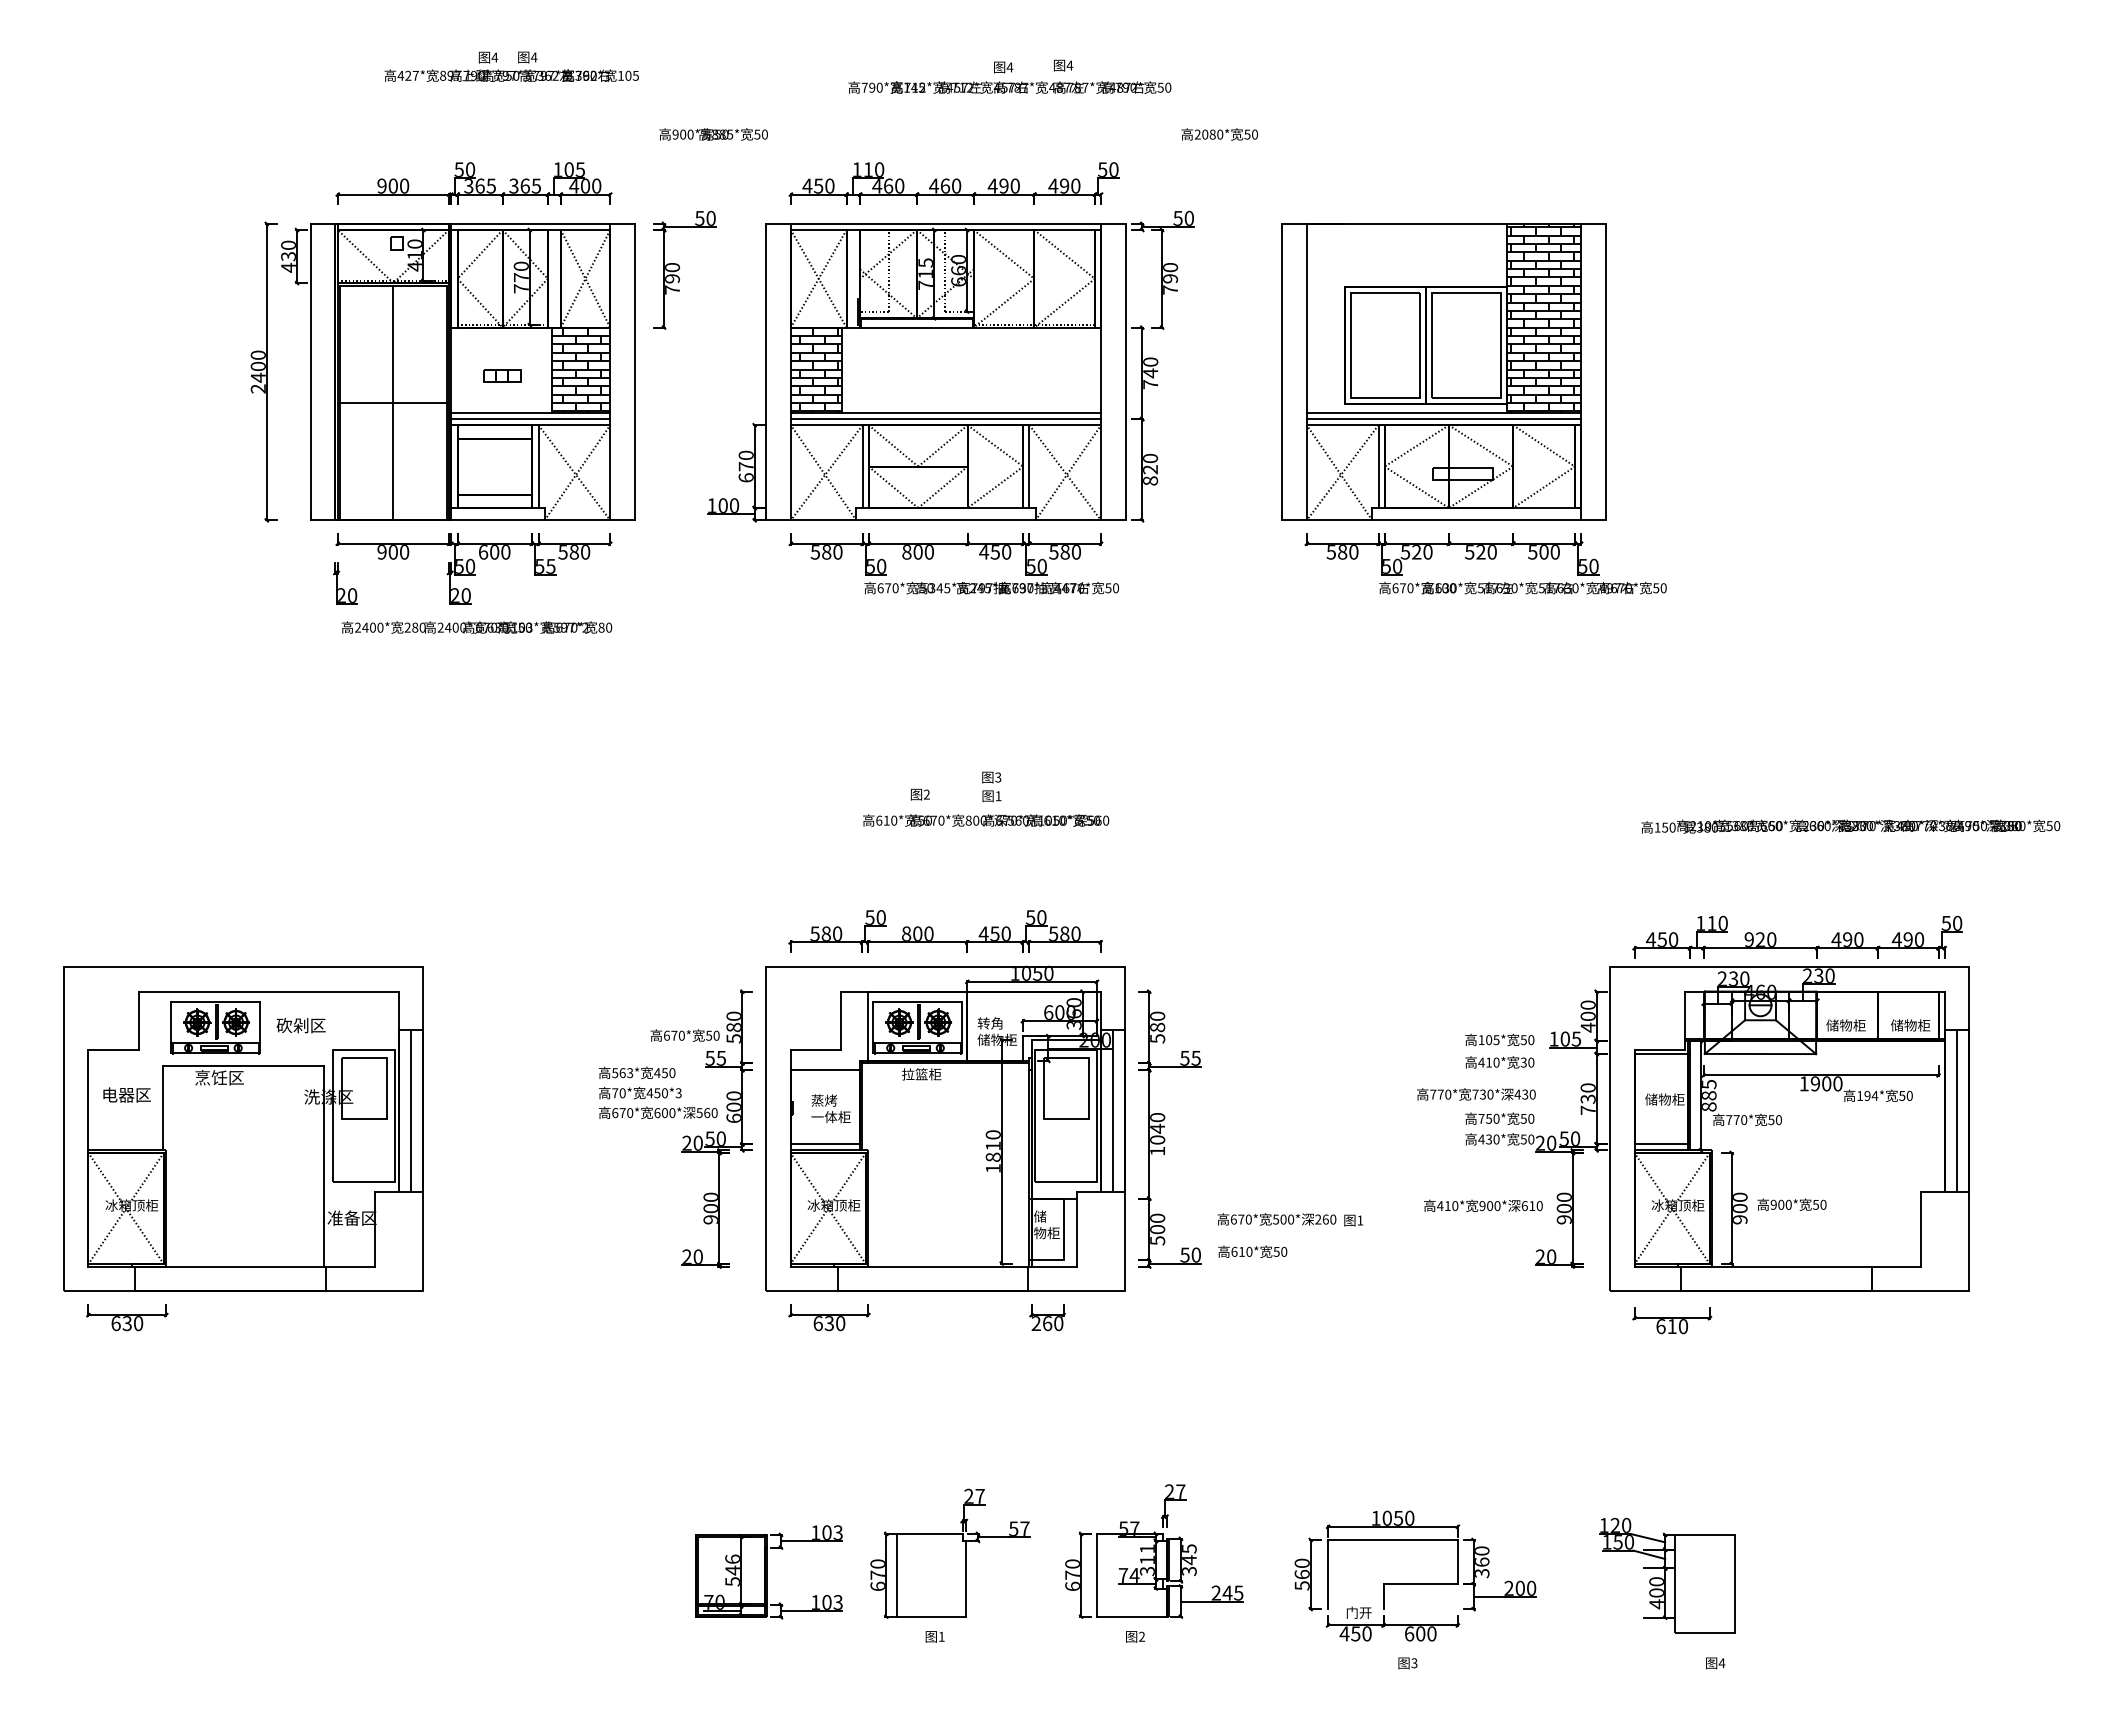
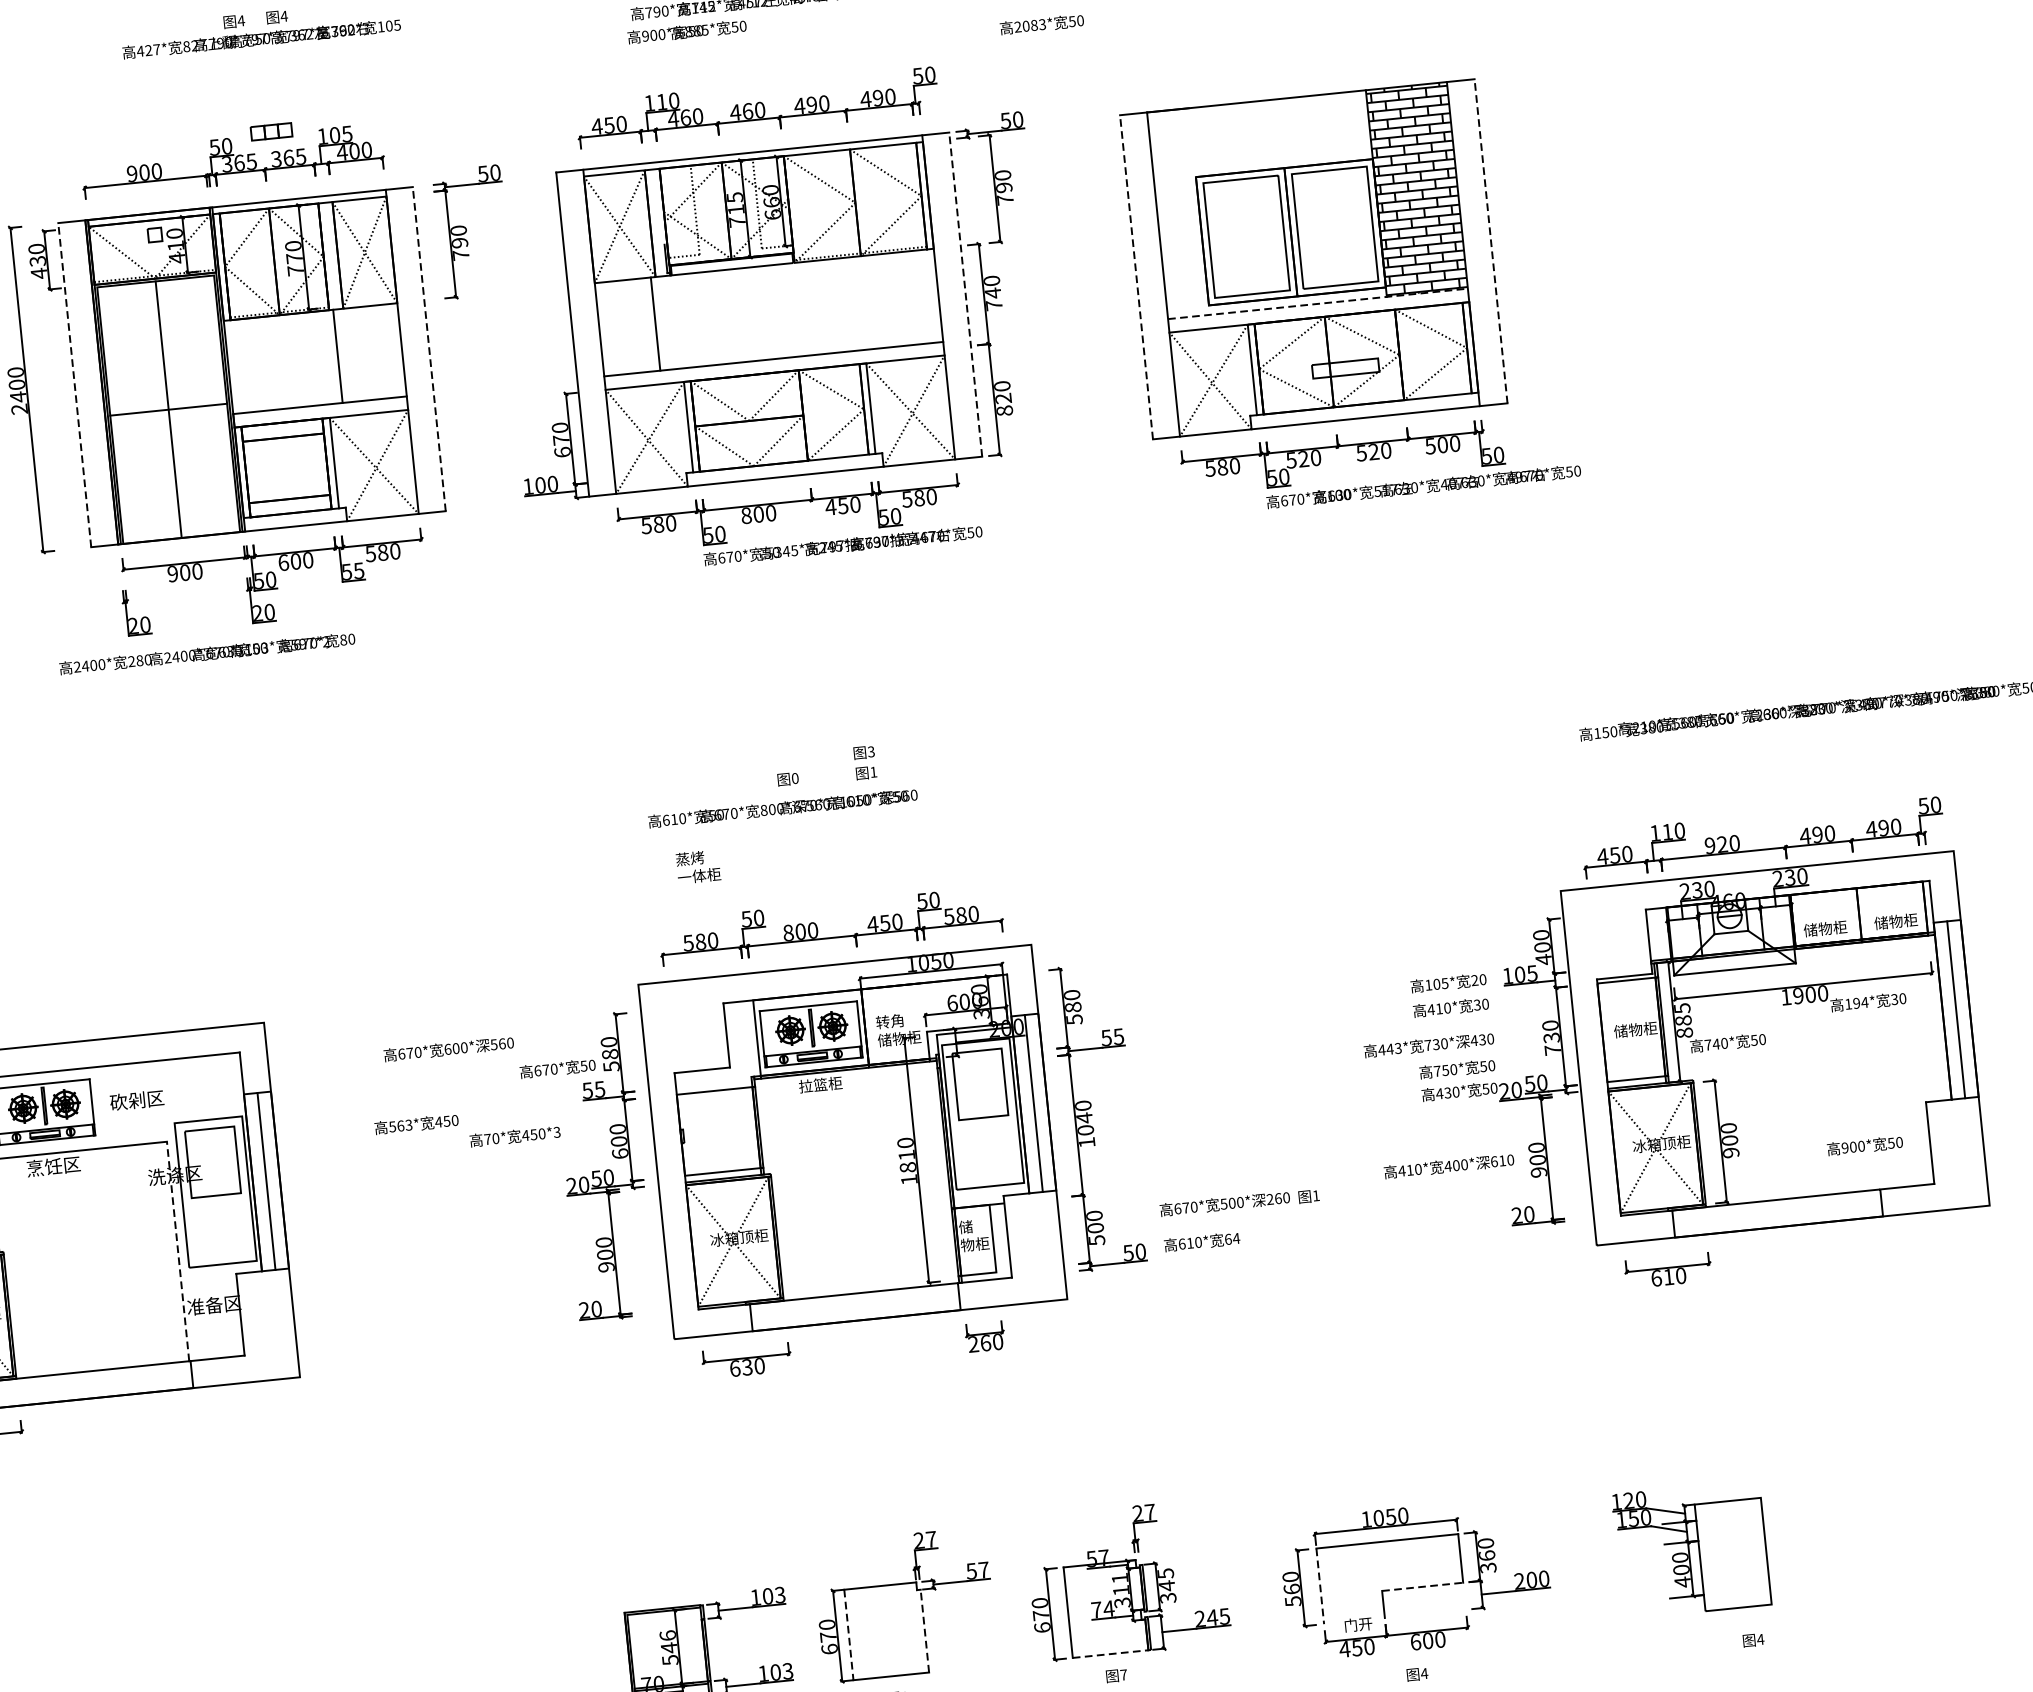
text: (450, 75) -> (194, 45), 897 -> 827
text: (713, 134) -> (686, 31), moved
text: (1220, 134) -> (1042, 24), 2080* -> 2083*
hatch: (580, 369) -> (369, 352), removed
hatch: (816, 369) -> (627, 326), removed
line: (310, 371) -> (74, 384), solid -> dashed
line: (634, 371) -> (428, 348), solid -> dashed
line: (1125, 371) -> (965, 294), solid -> dashed
line: (1282, 371) -> (1136, 276), solid -> dashed
line: (1606, 371) -> (1490, 240), solid -> dashed
part: (502, 375) -> (271, 131), moved
line: (1444, 412) -> (1318, 303), solid -> dashed
line: (530, 419) -> (320, 412), removed
line: (945, 419) -> (773, 366), removed
line: (1443, 419) -> (1318, 311), removed
text: (1545, 588) -> (1448, 484), 517 -> 407
text: (476, 627) -> (206, 653), moved
text: (926, 794) -> (794, 778), 2 -> 0
text: (986, 820) -> (783, 808), moved
text: (1523, 1040) -> (1474, 980), 50 -> 20
text: (637, 1072) -> (416, 1123), moved
text: (1440, 1094) -> (1389, 1049), 770* -> 443*
text: (1902, 1095) -> (1894, 999), 50 -> 30
text: (830, 1108) -> (697, 866), moved
text: (658, 1112) -> (449, 1048), moved
text: (1736, 1119) -> (1716, 1043), 770* -> 740*
line: (324, 1165) -> (178, 1250), solid -> dashed
text: (1791, 1204) -> (1864, 1145), moved
text: (1482, 1206) -> (1448, 1166), 900* -> 400*
text: (1280, 1251) -> (1232, 1238), 50 -> 64
line: (1328, 1574) -> (1320, 1586), solid -> dashed
line: (896, 1575) -> (848, 1635), solid -> dashed
line: (965, 1578) -> (924, 1630), solid -> dashed
line: (1421, 1584) -> (1423, 1586), solid -> dashed
line: (1131, 1616) -> (1110, 1653), solid -> dashed
text: (1142, 1636) -> (1124, 1674), 2 -> 7
text: (1414, 1663) -> (1424, 1673), 3 -> 4

